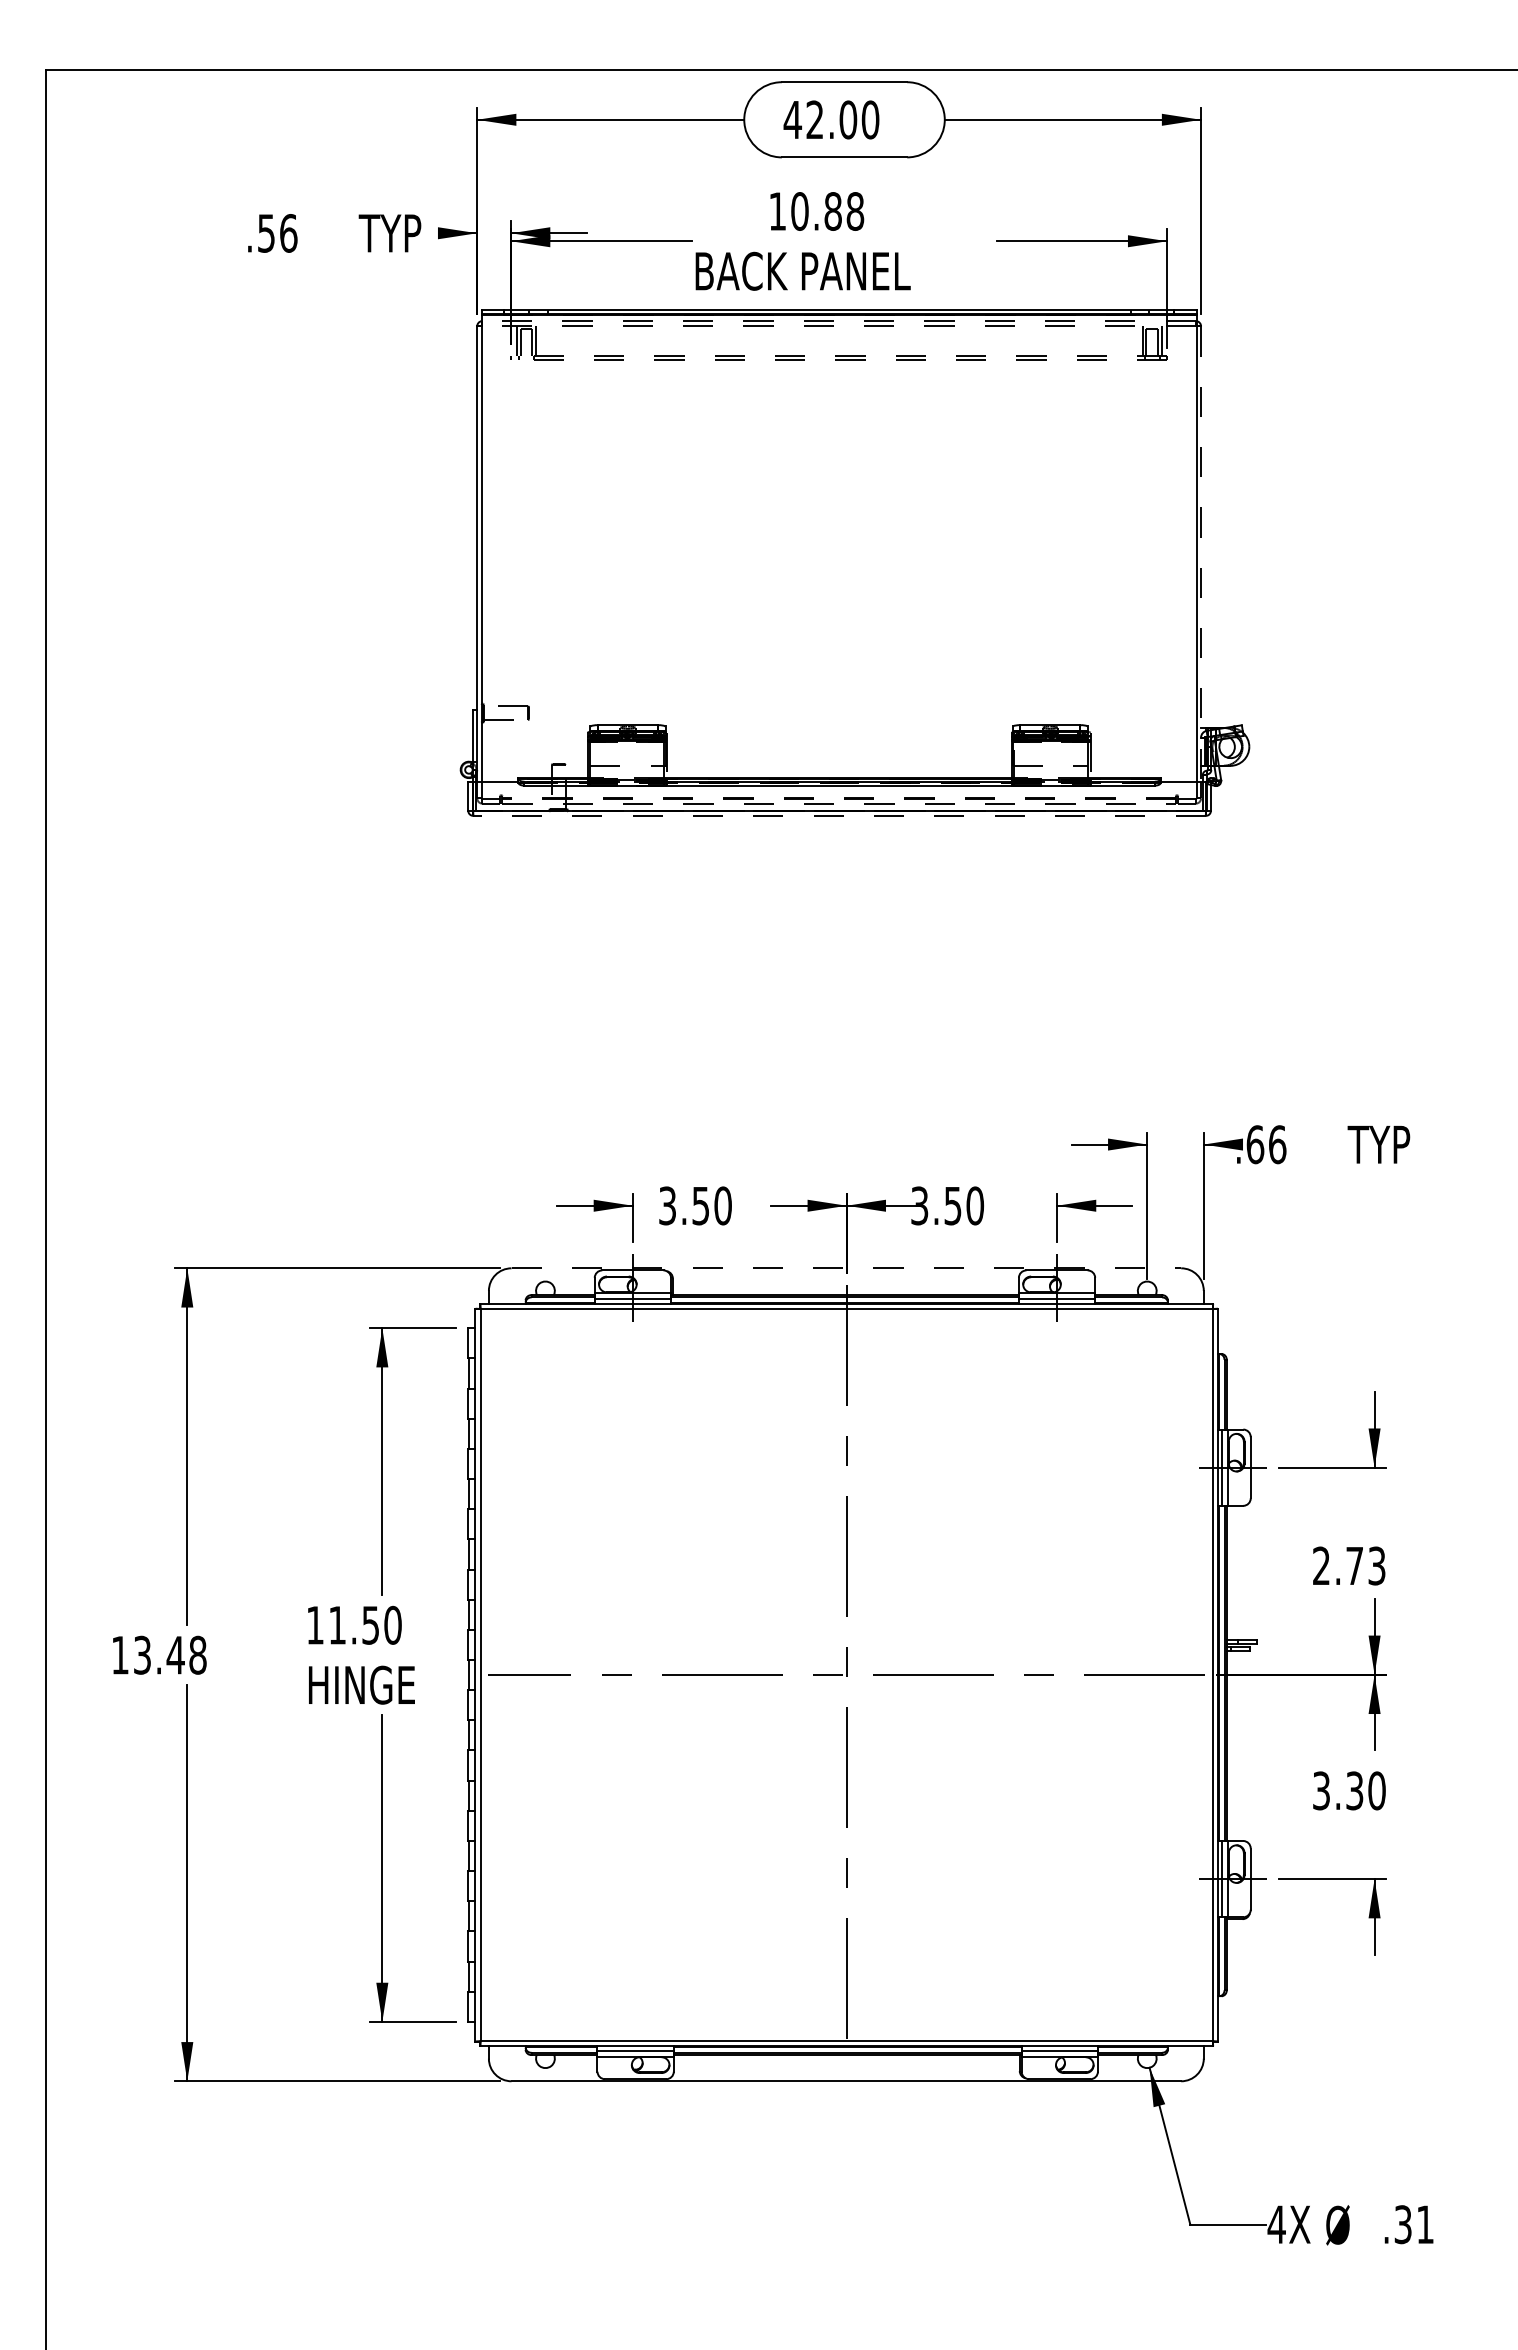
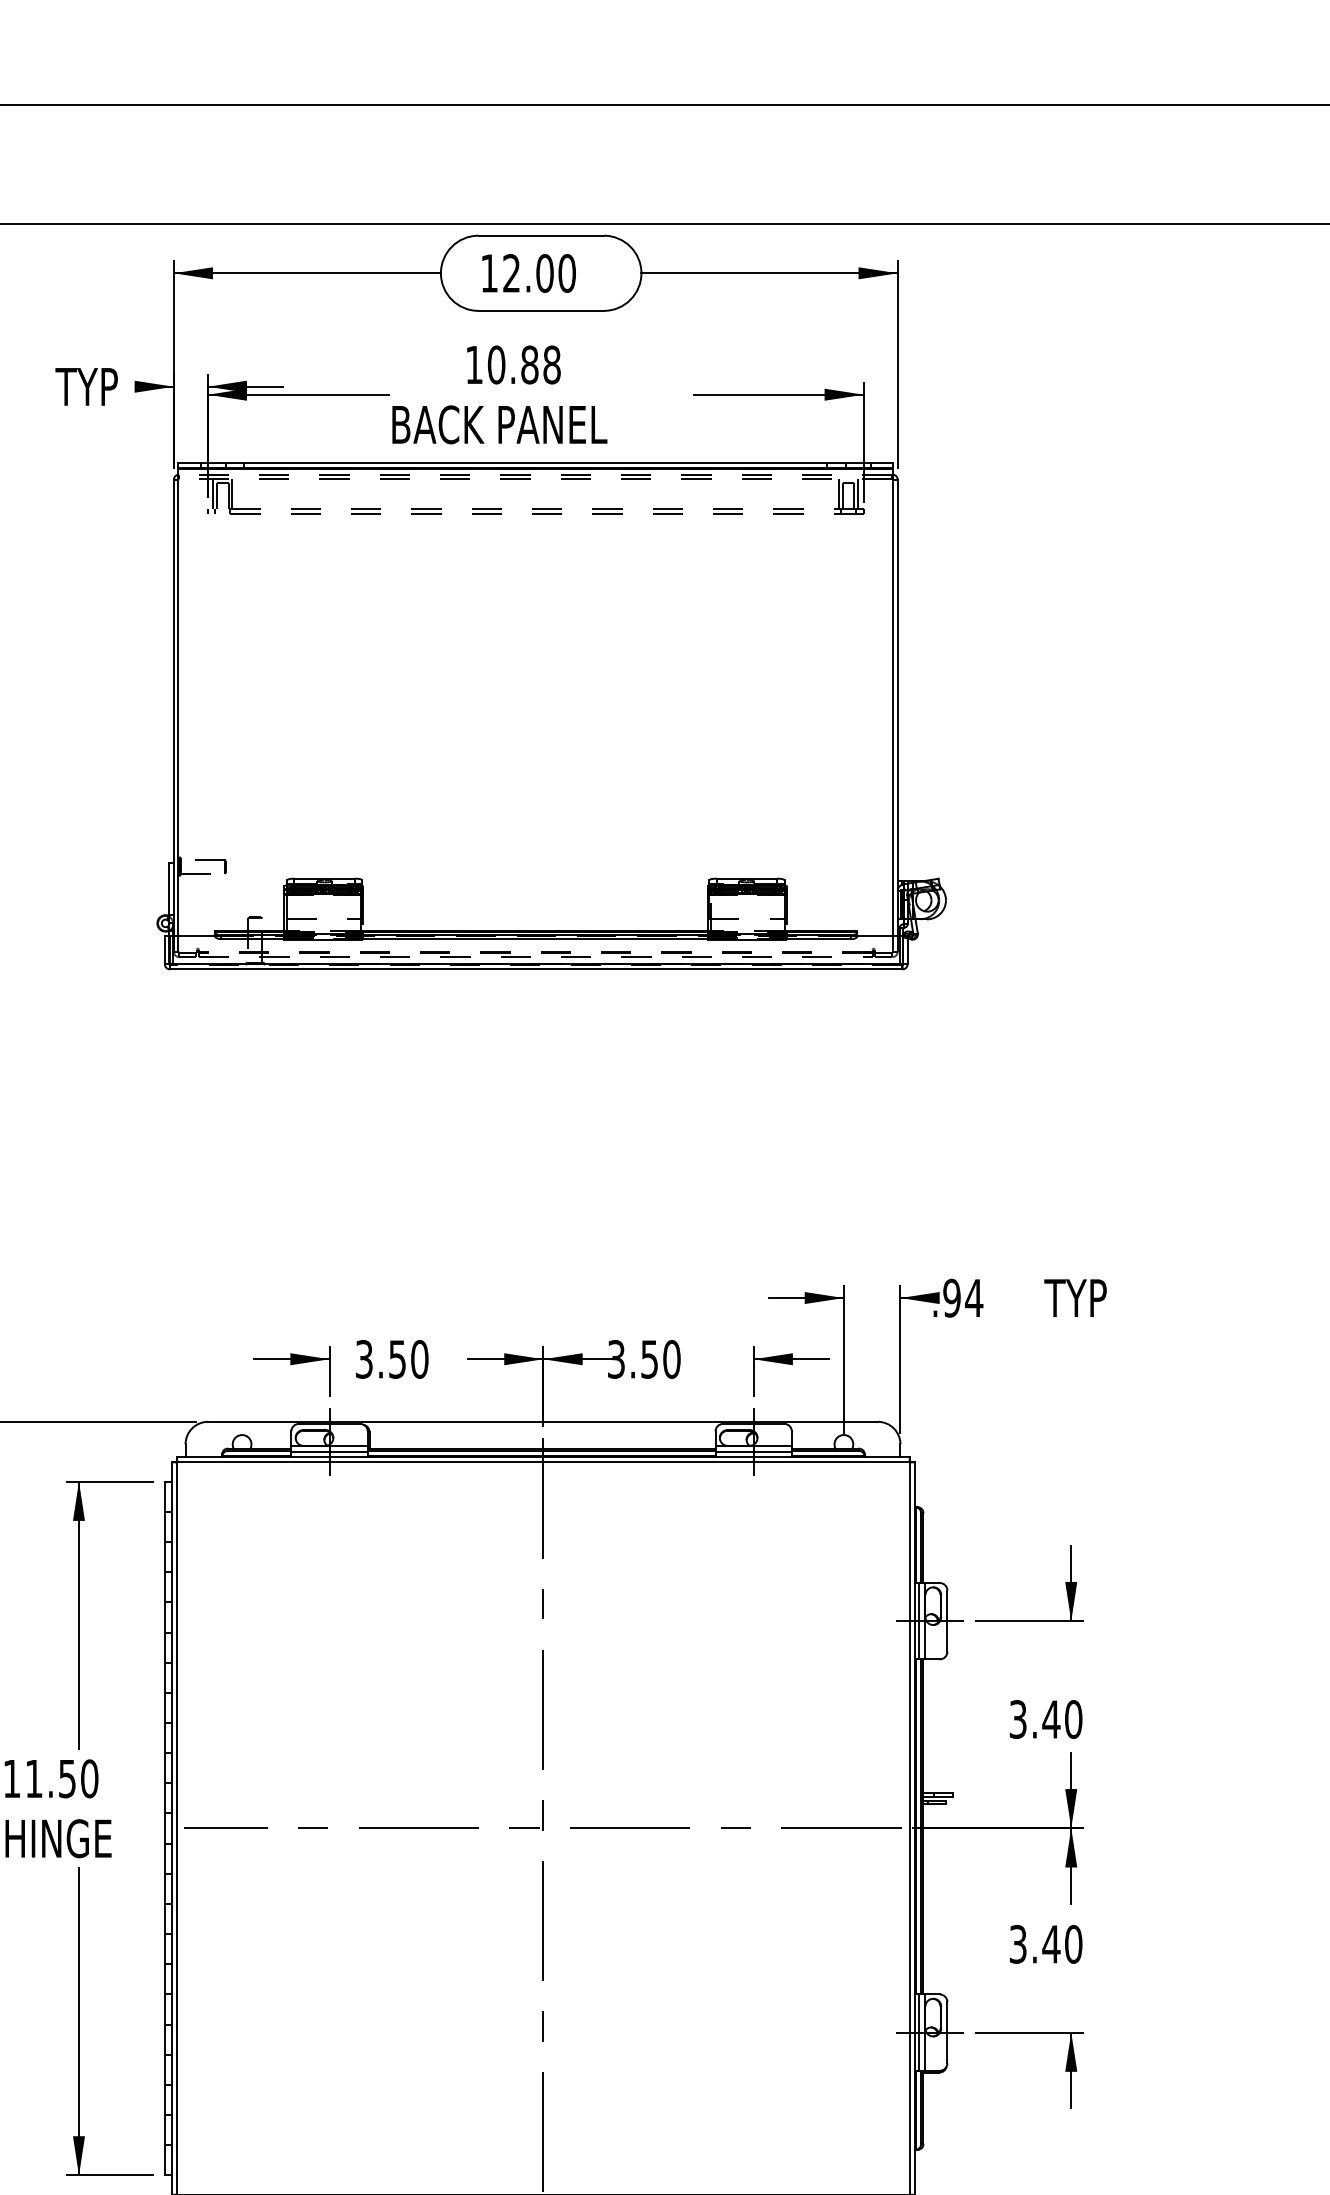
text: (792, 119) -> (489, 272), 42.00 -> 12.00
line: (1201, 554) -> (898, 707), dashed -> solid
line: (839, 815) -> (536, 968), dashed -> solid
text: (1266, 1144) -> (963, 1297), .66 -> .94
line: (846, 1268) -> (543, 1421), dashed -> solid
text: (1349, 1565) -> (1046, 1718), 2.73 -> 3.40
text: (1354, 1790) -> (1051, 1943), 3.30 -> 3.40

